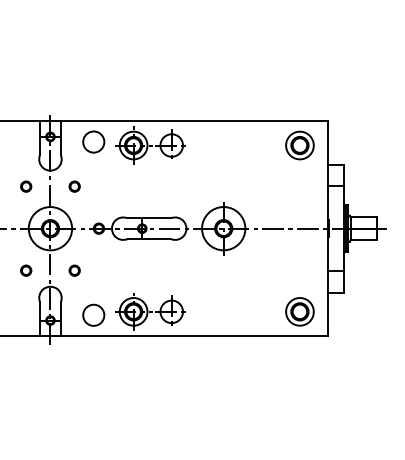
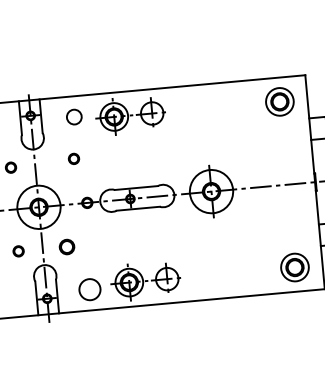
circle: (93, 141) -> (73, 116), size x0.7
part: (74, 186) -> (73, 158), moved
part: (74, 270) -> (66, 246), size x1.4

